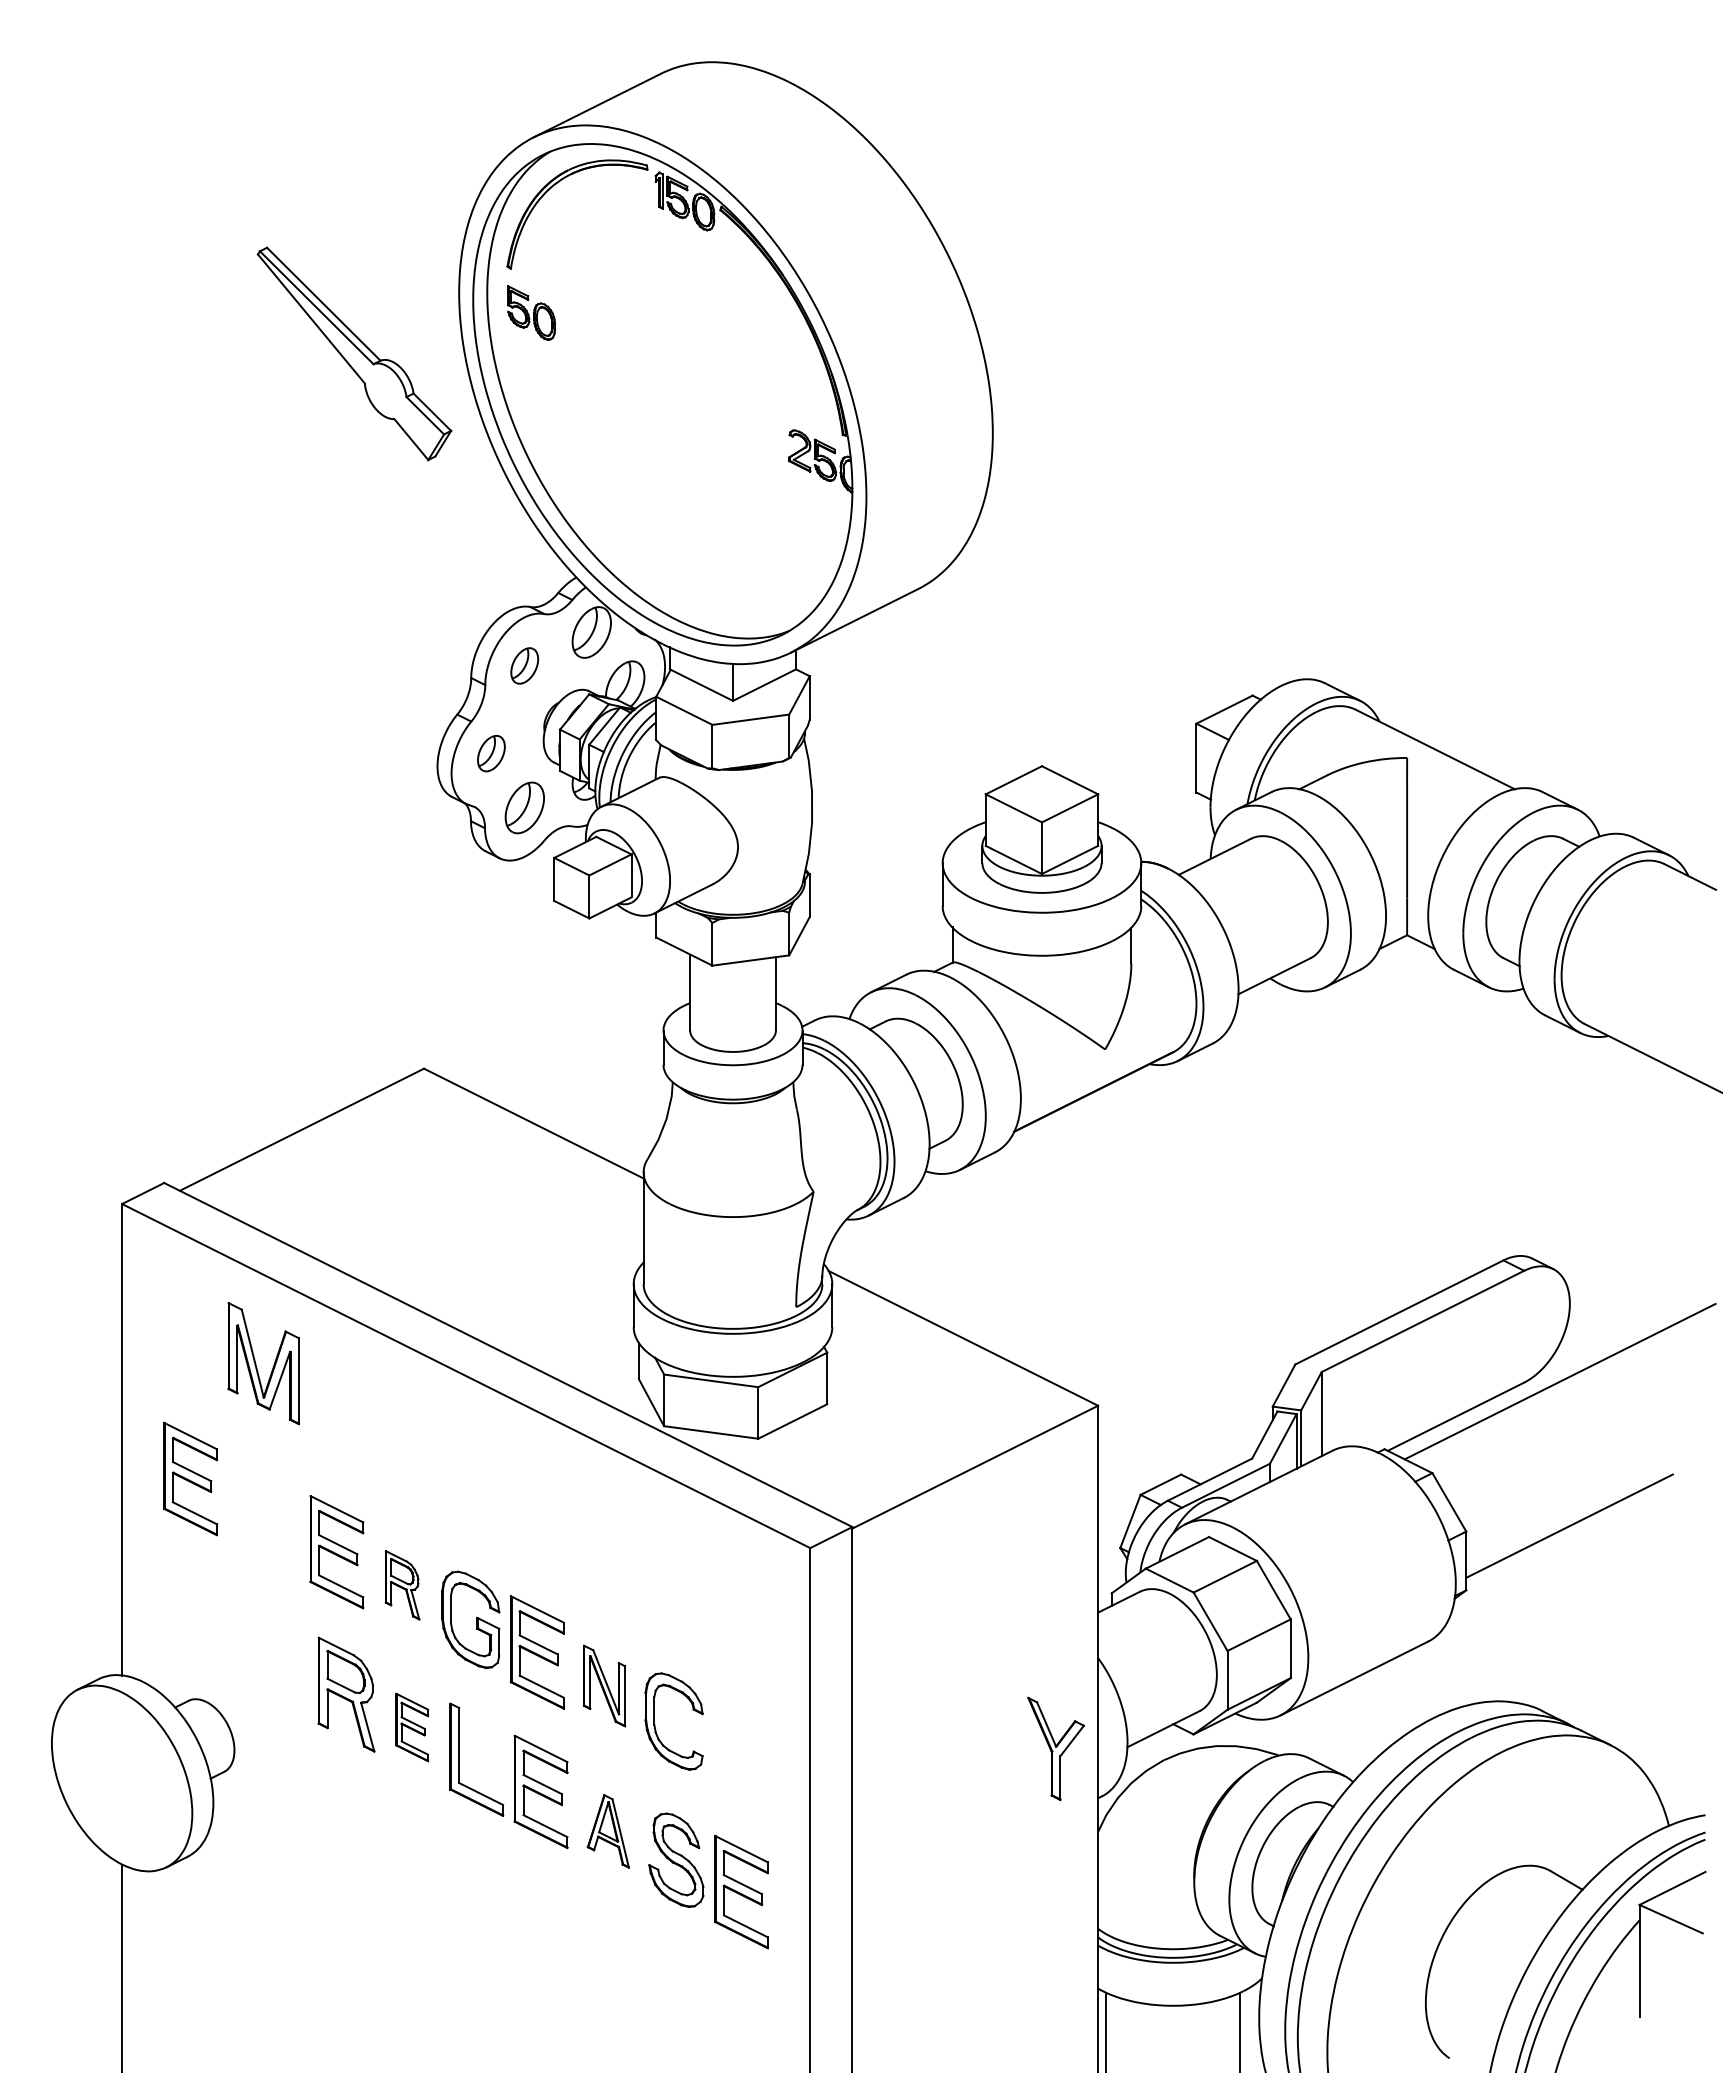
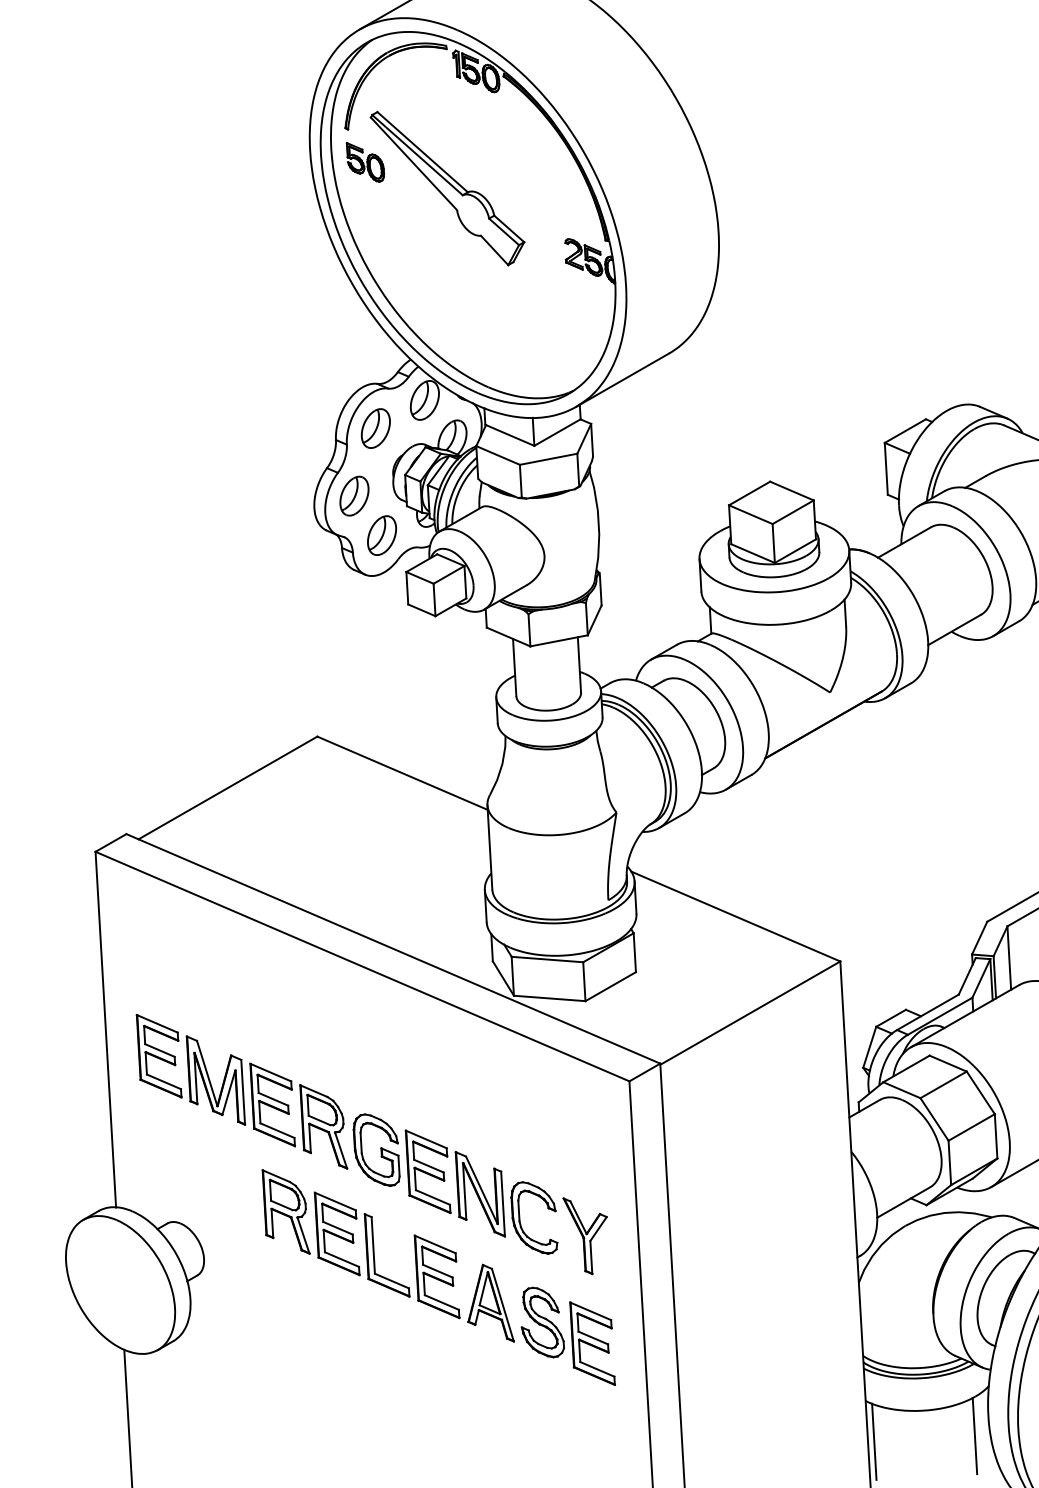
part: (354, 353) -> (447, 188), moved
part: (524, 665) -> (375, 428), size x1.43
part: (491, 753) -> (354, 496), size x1.43
part: (256, 1363) -> (210, 1080), moved
part: (402, 1585) -> (323, 1127), size x1.67
part: (604, 1685) -> (480, 1193), size x1.43
part: (411, 1727) -> (336, 1233), size x1.67
part: (1055, 1748) -> (586, 1235), moved
part: (608, 1831) -> (489, 1303), size x1.43

